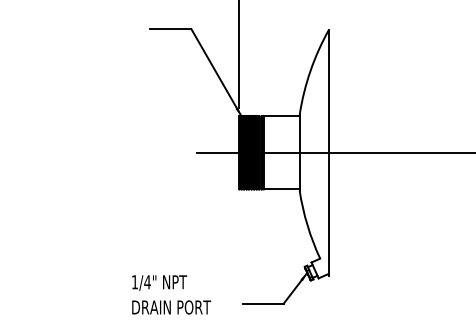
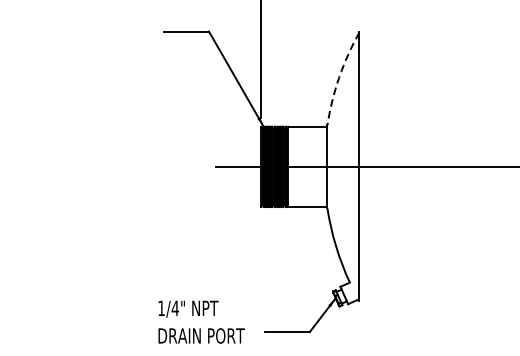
arc: (310, 71) -> (339, 77), solid -> dashed
text: (171, 294) -> (201, 321), moved

